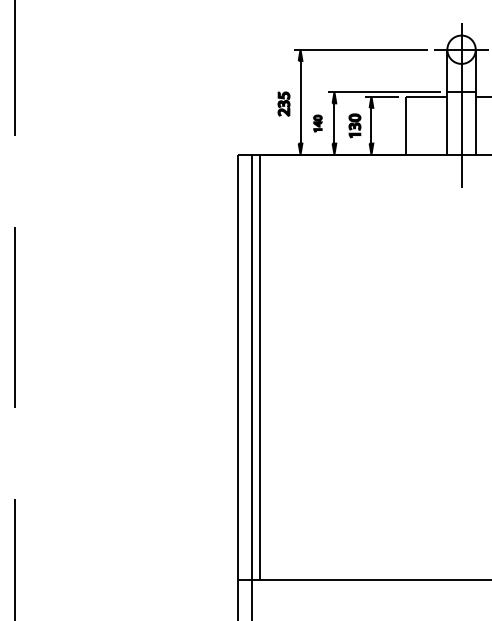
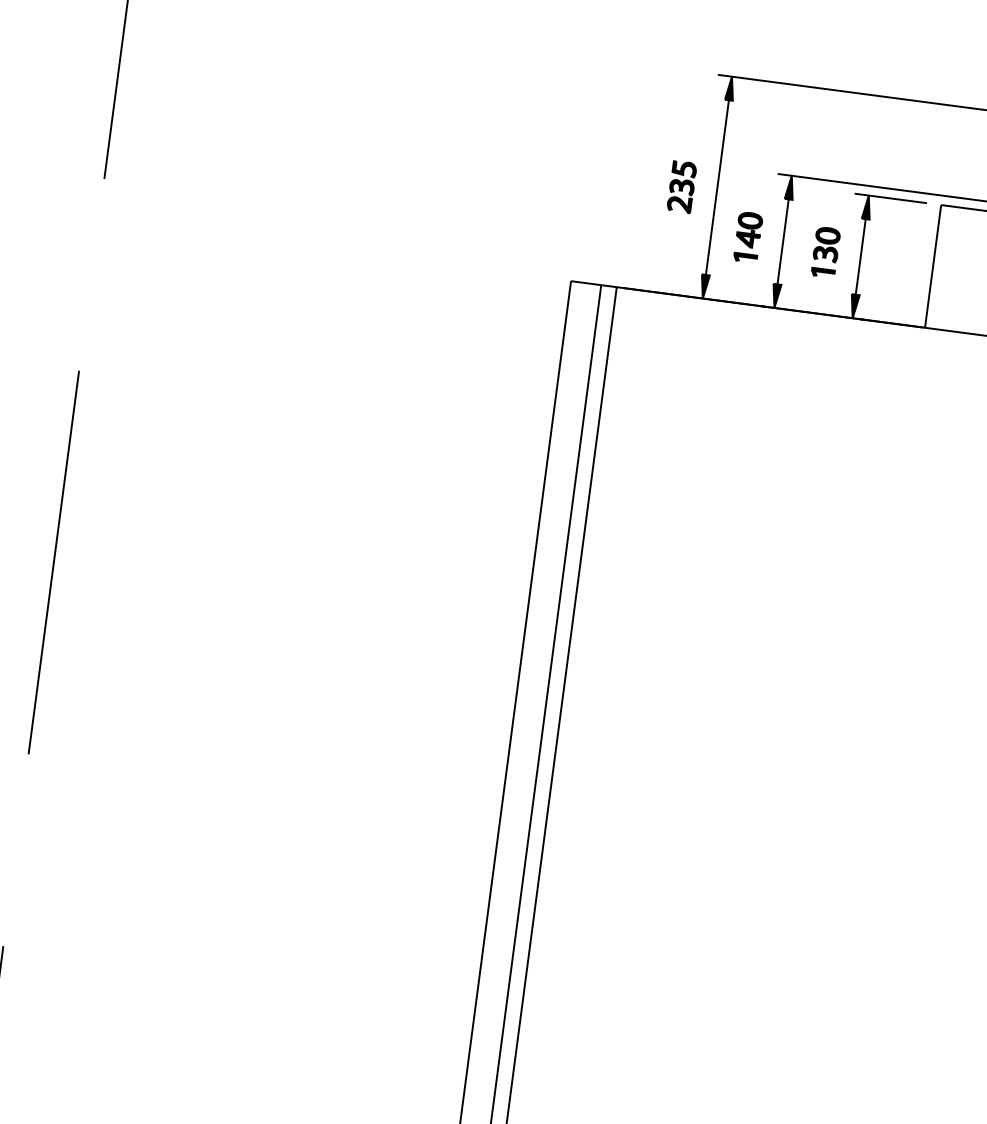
part: (317, 123) -> (747, 237), size x1.43

